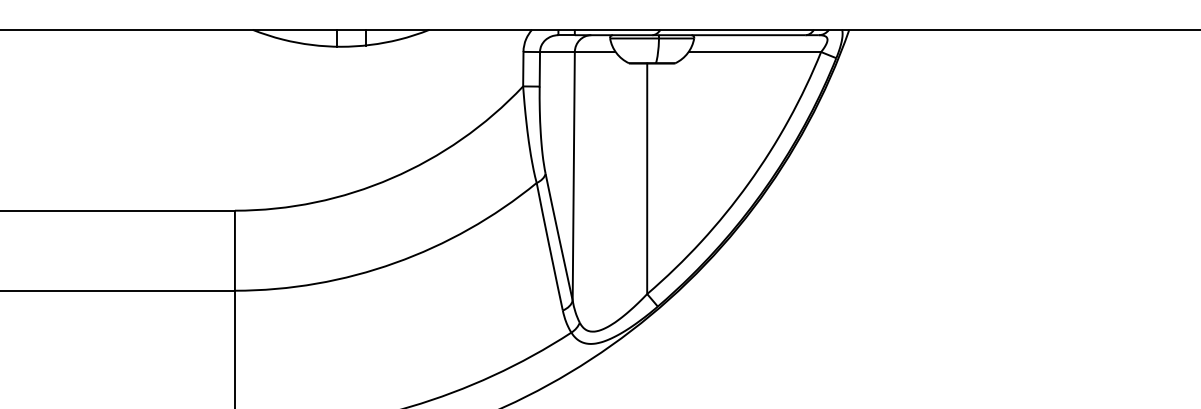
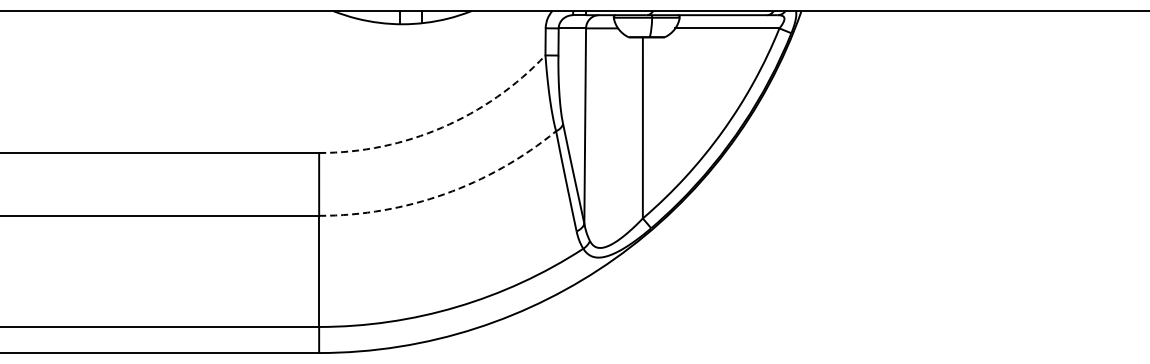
arc: (392, 178) -> (442, 127), solid -> dashed
arc: (394, 263) -> (444, 194), solid -> dashed

